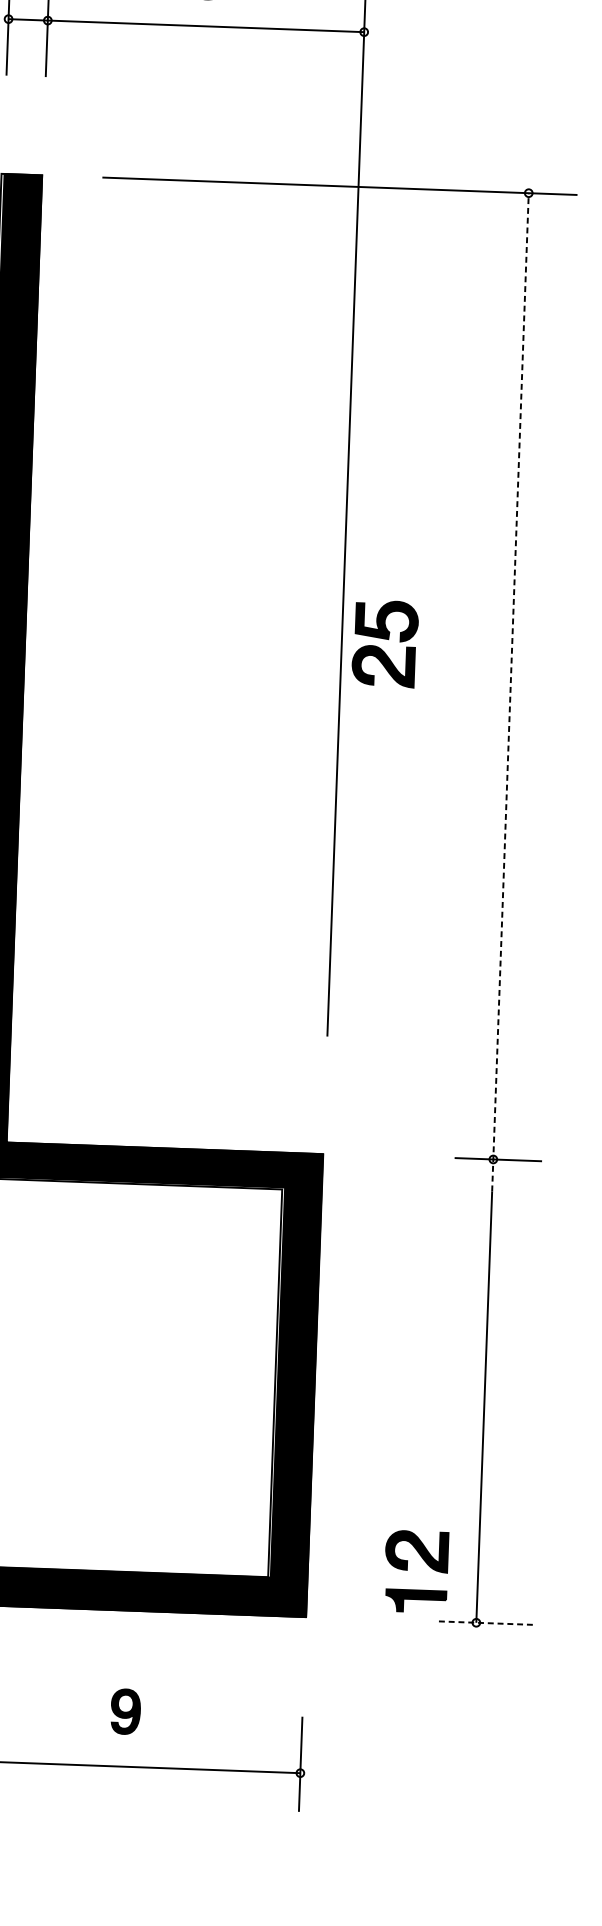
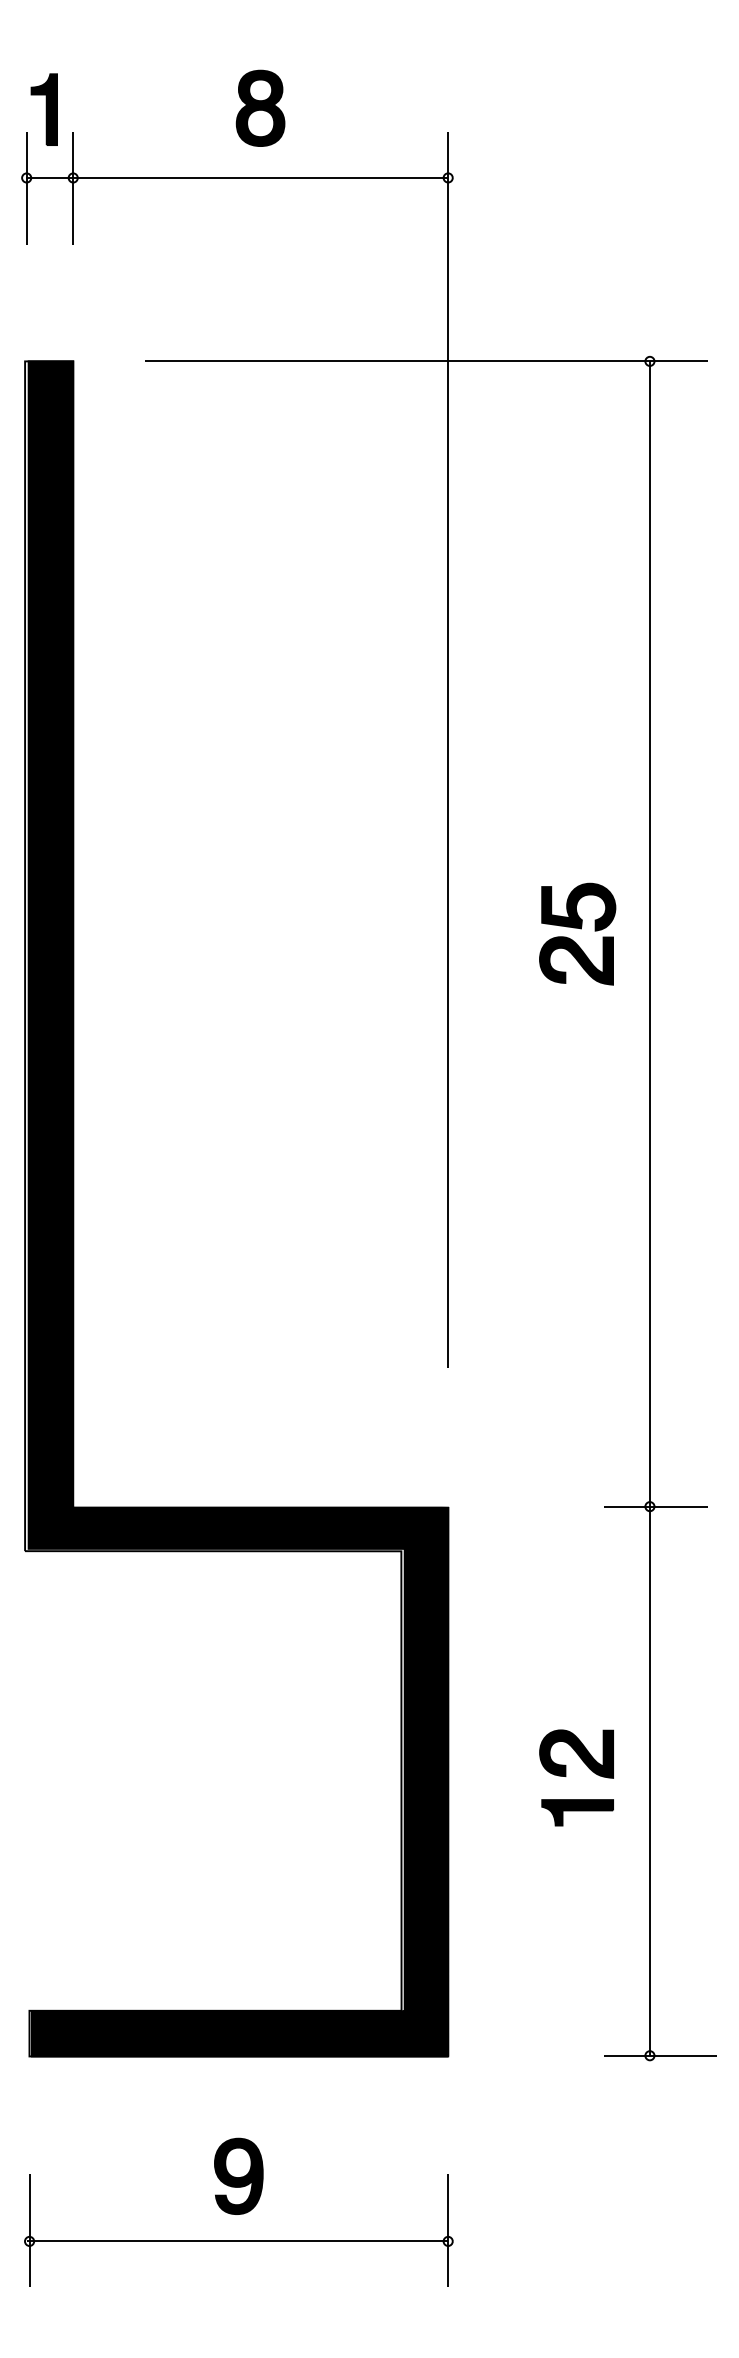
part: (385, 643) -> (577, 933), moved
line: (510, 691) -> (649, 952), dashed -> solid
part: (407, 1570) -> (566, 1776), moved
line: (484, 1622) -> (659, 2055), dashed -> solid
part: (125, 1711) -> (238, 2175), size x1.43

